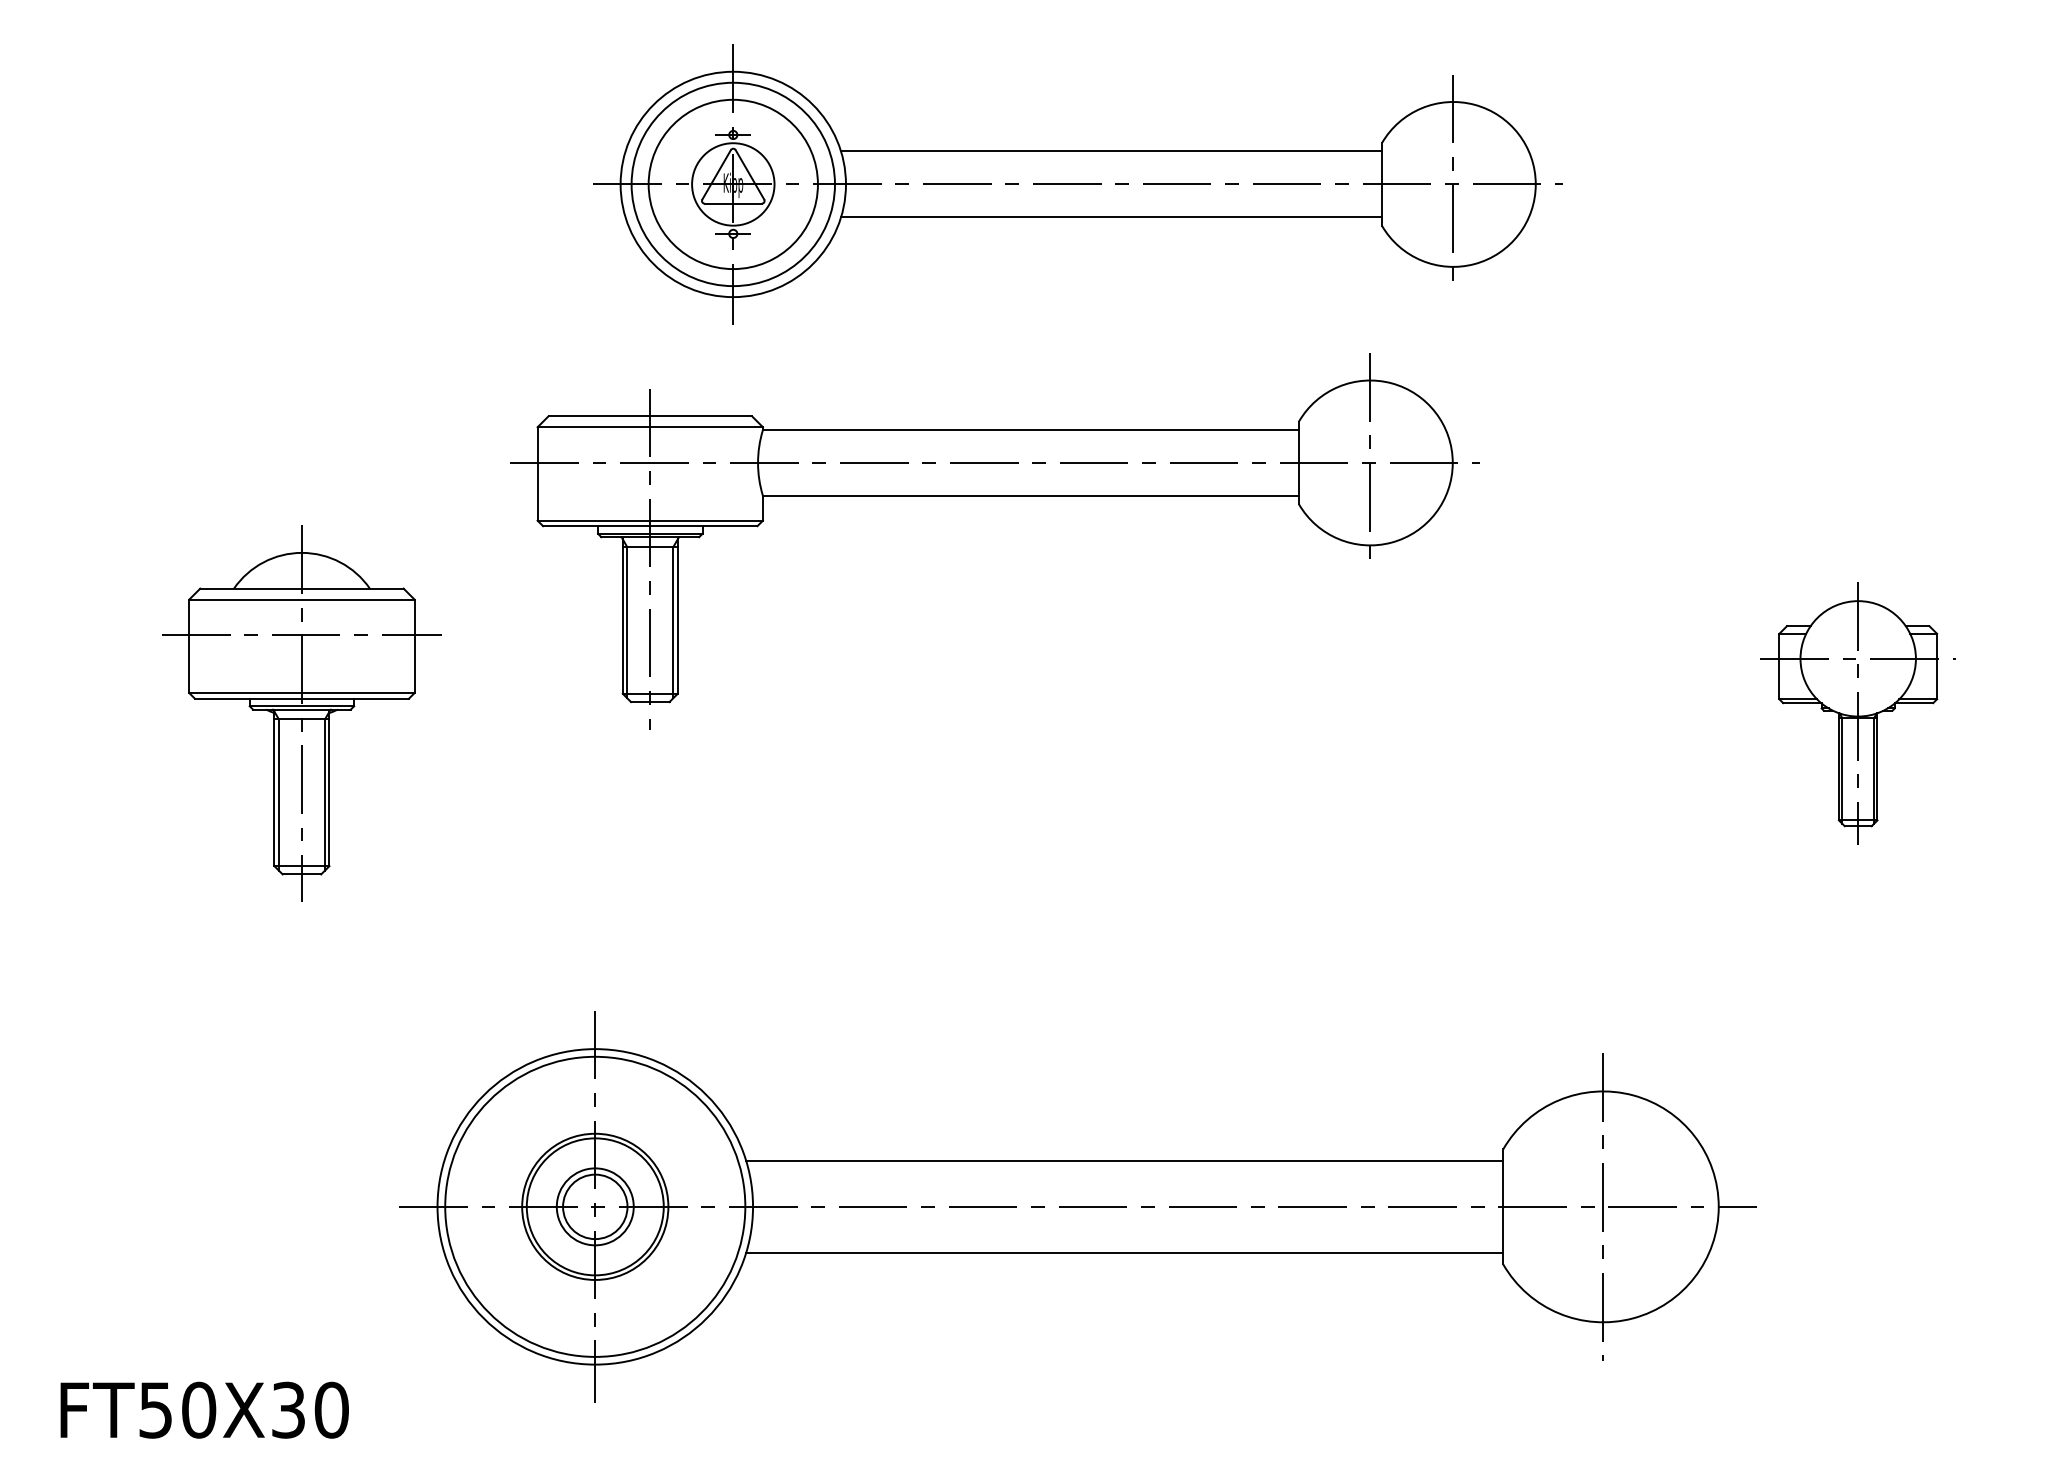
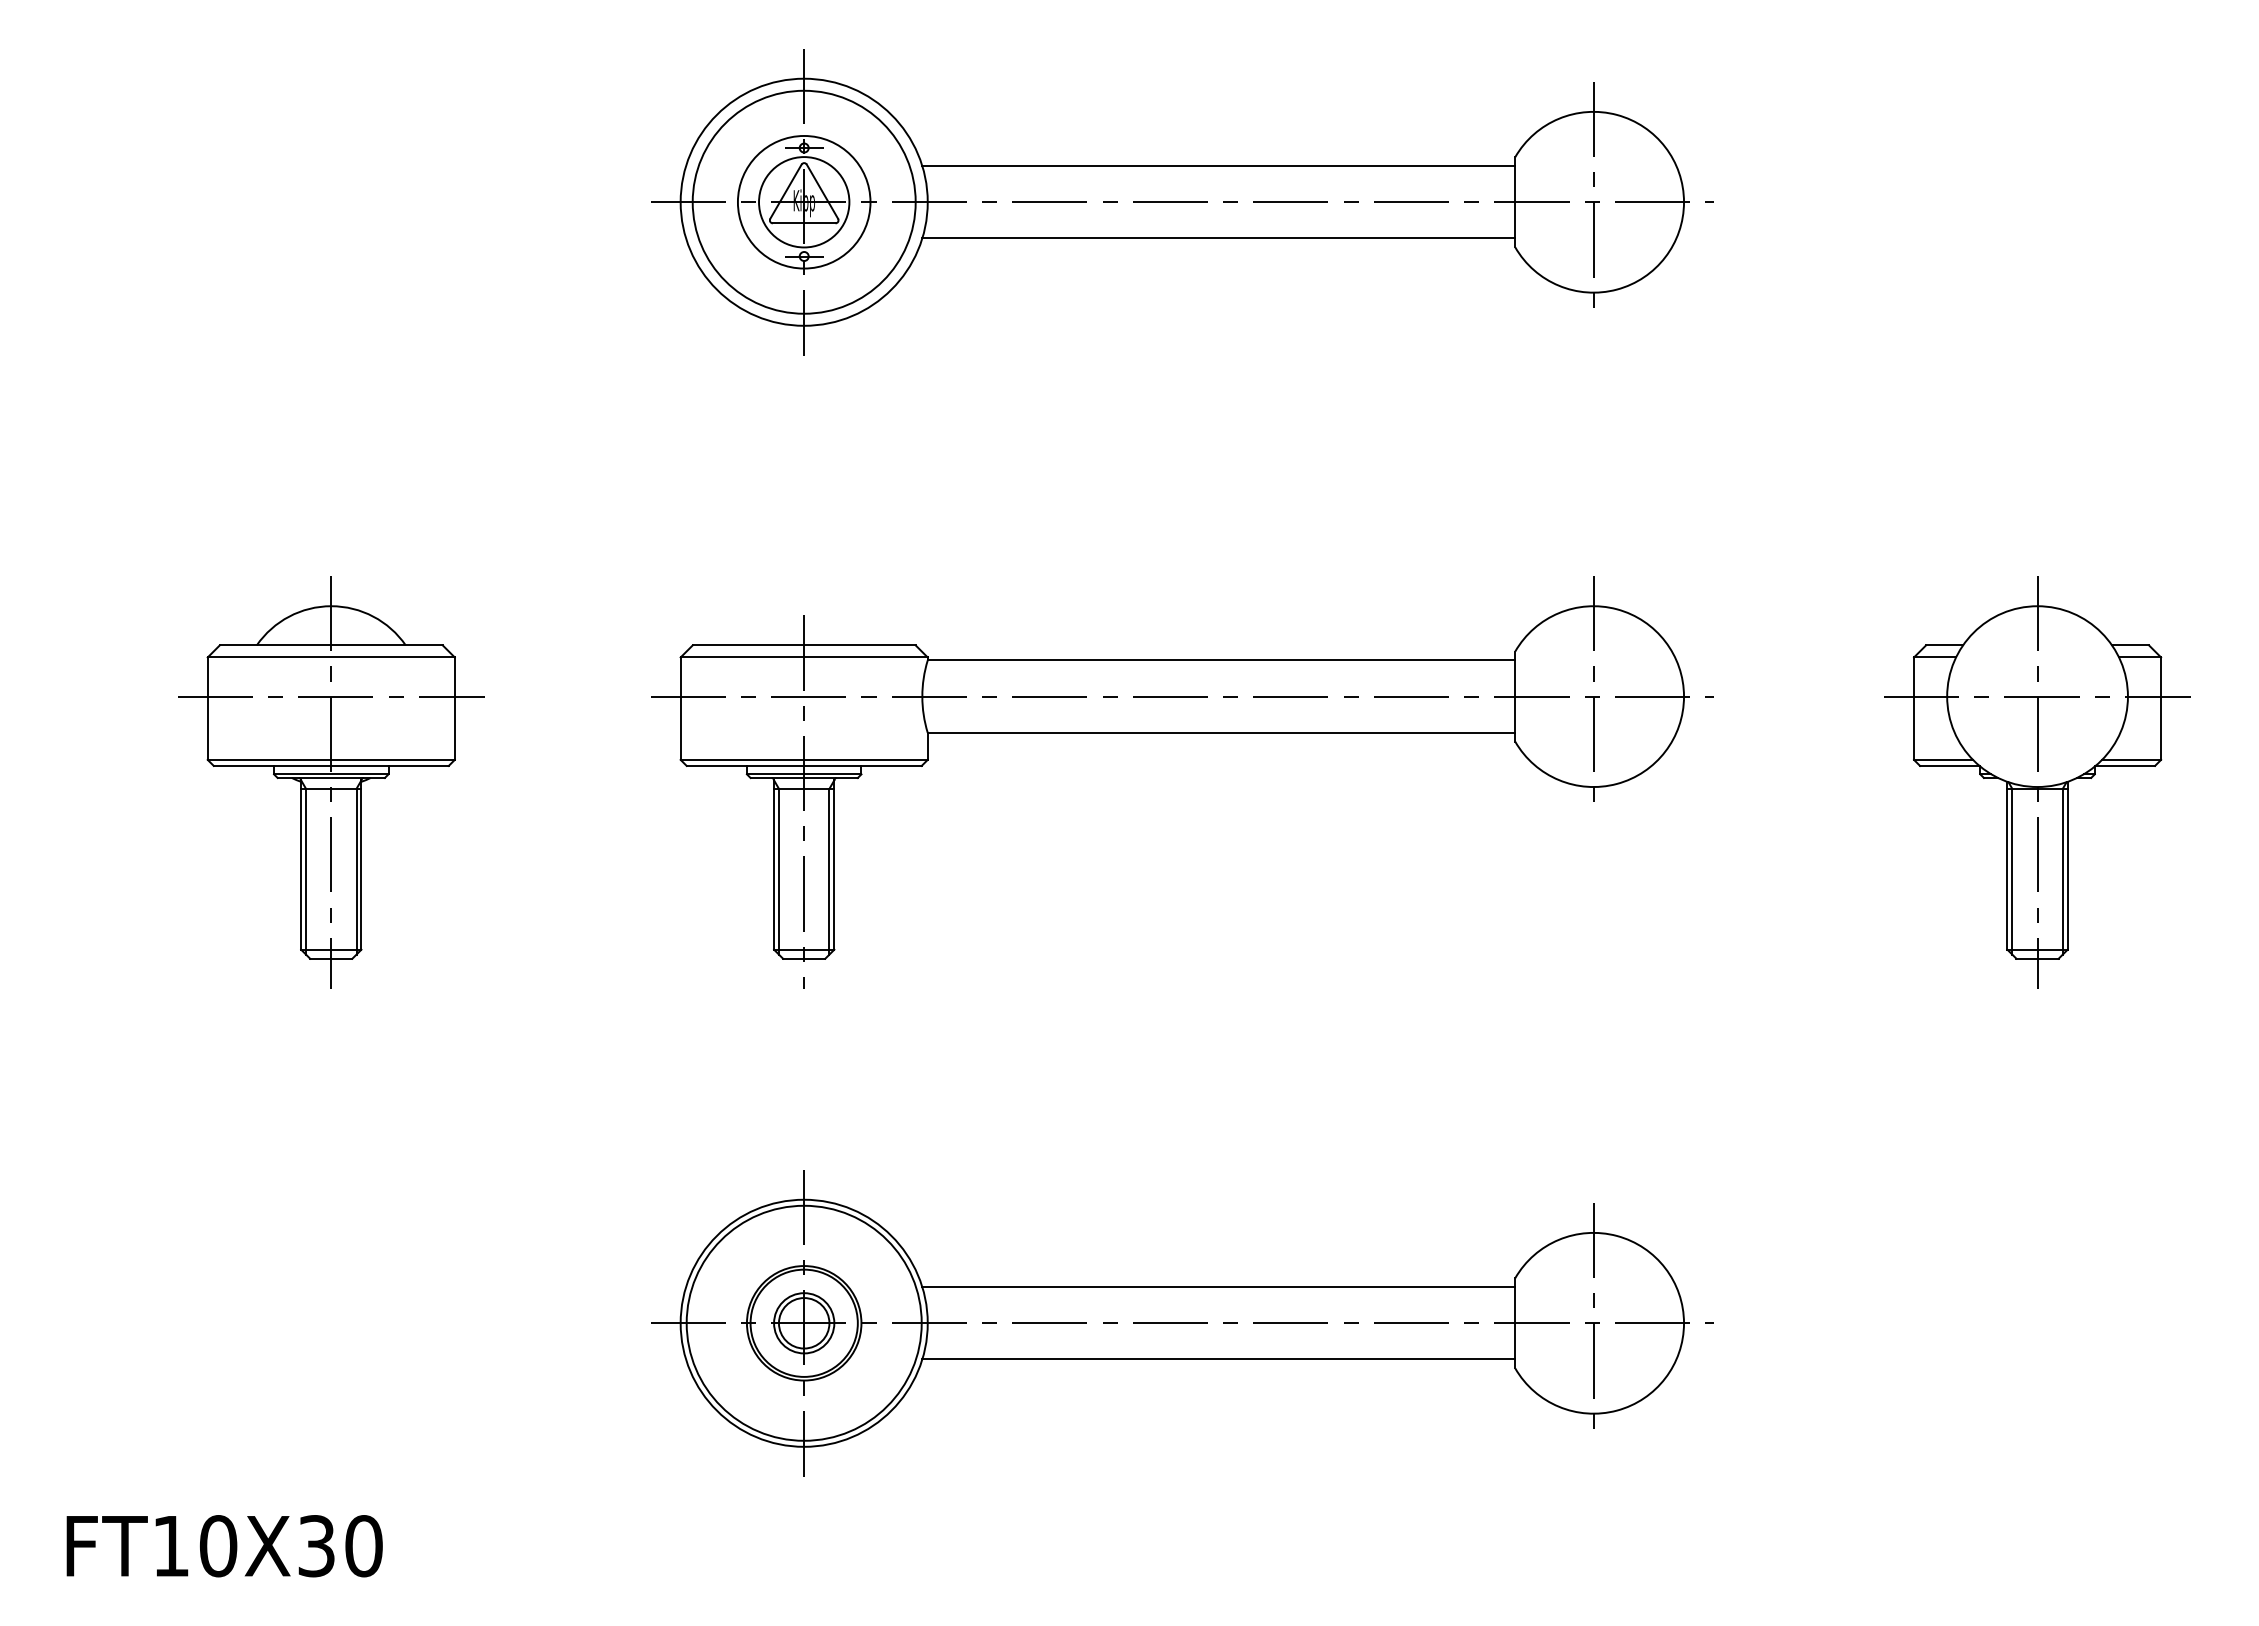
circle: (732, 183) -> (803, 201), size x0.71
part: (995, 496) -> (1182, 733), moved
part: (1858, 713) -> (2037, 782), size x1.43
part: (1078, 1207) -> (1182, 1323), size x0.71
text: (155, 1410) -> (170, 1546), FT50X30 -> FT10X30

